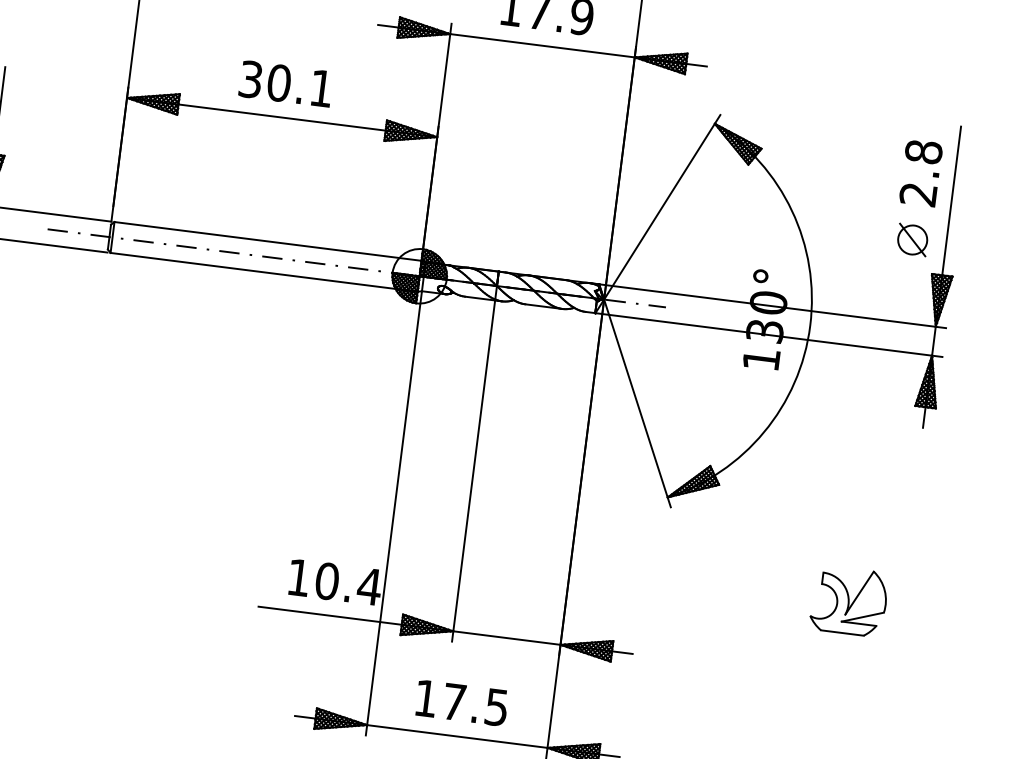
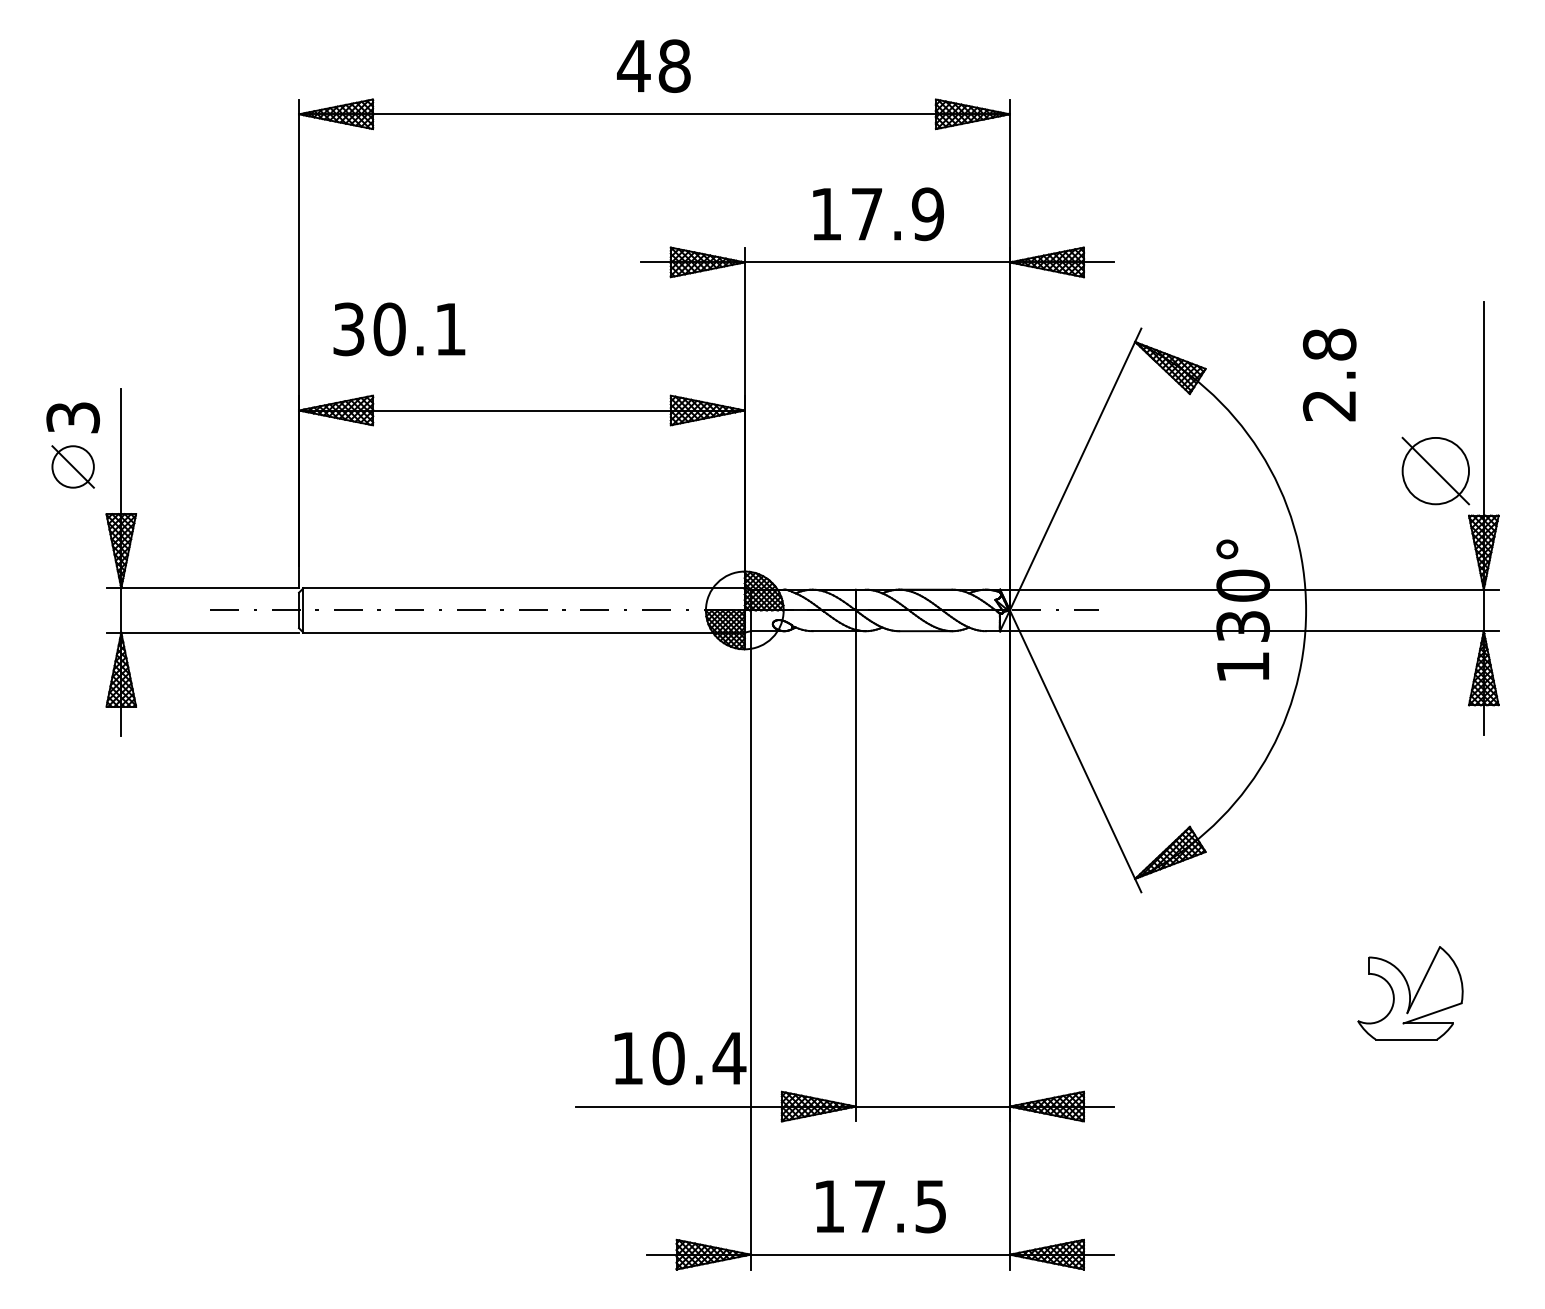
text: (286, 84) -> (399, 329), moved
text: (921, 172) -> (1329, 374), moved
part: (912, 239) -> (1435, 470), size x1.6

